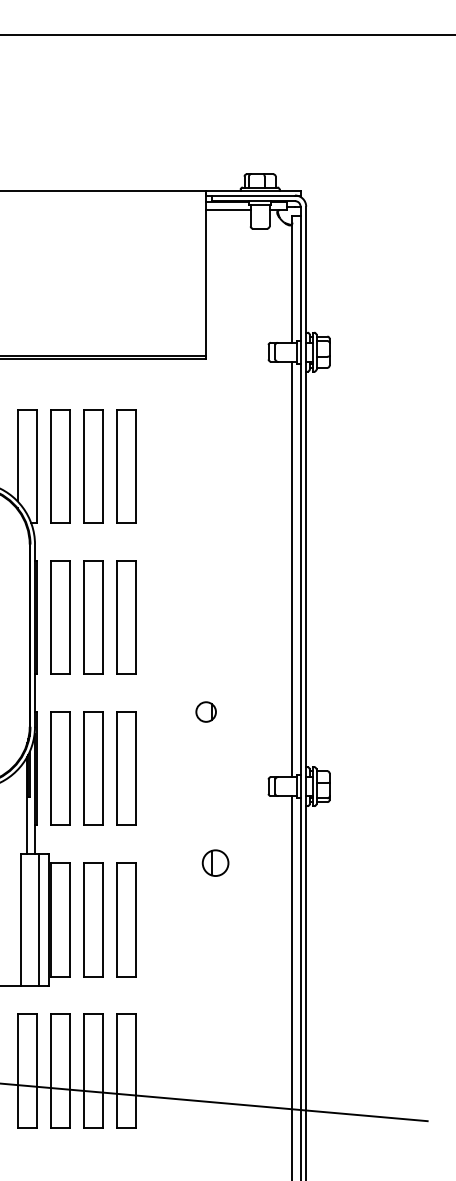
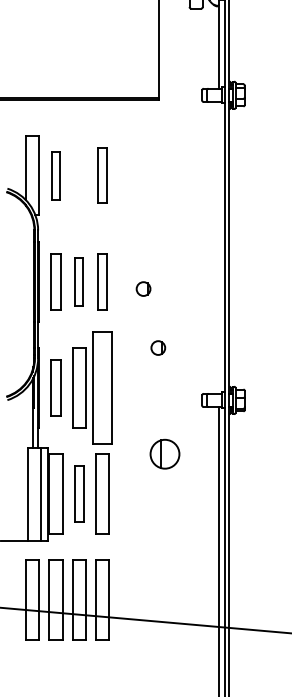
part: (60, 466) -> (56, 175), size x0.6
part: (93, 466) -> (79, 175), removed
part: (126, 466) -> (102, 175), size x0.7
line: (292, 569) -> (218, 247), removed
part: (60, 617) -> (56, 281), size x0.7
part: (93, 617) -> (79, 281), size x0.6
part: (126, 617) -> (102, 281), size x0.7
part: (184, 627) -> (143, 288), added
part: (60, 768) -> (56, 387), size x0.7
part: (126, 768) -> (102, 387), size x1.4
part: (215, 862) -> (164, 453), size x1.6
part: (93, 919) -> (79, 493), size x0.7

